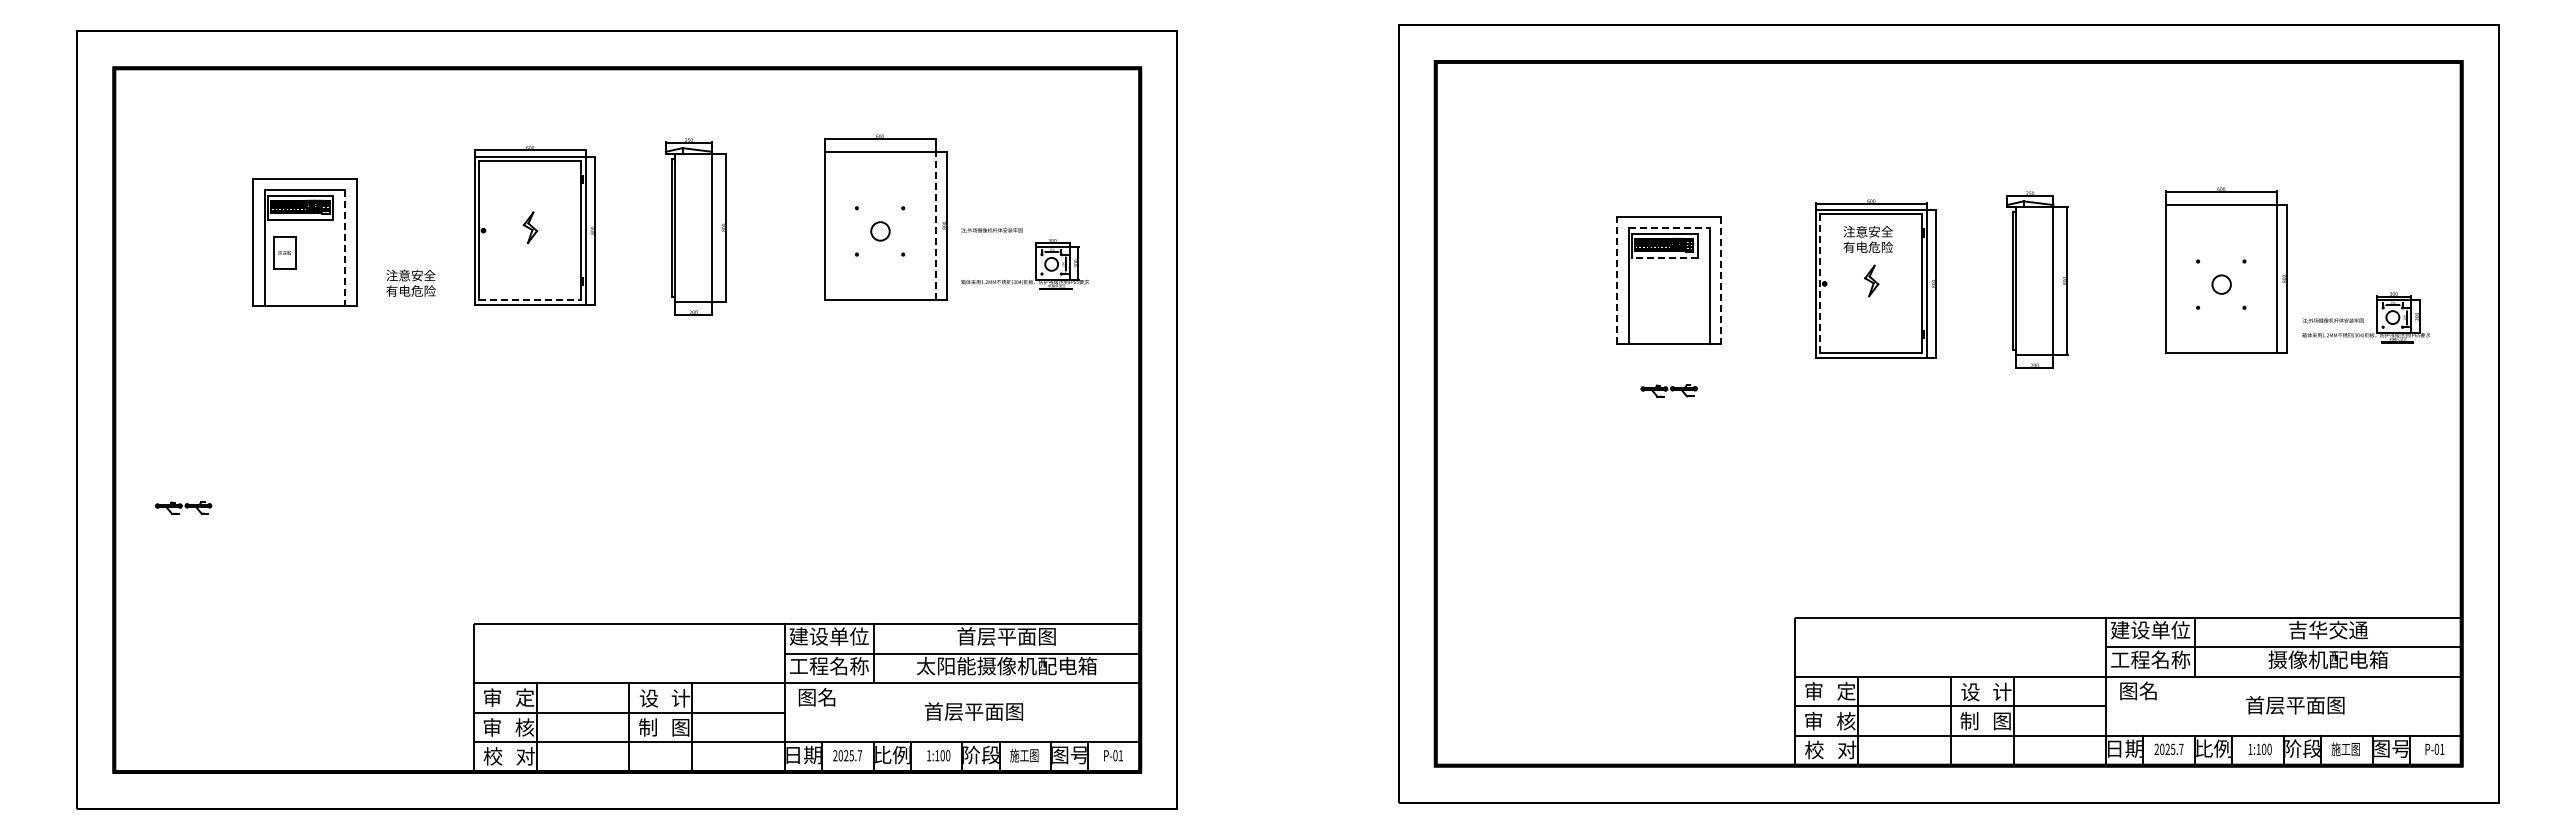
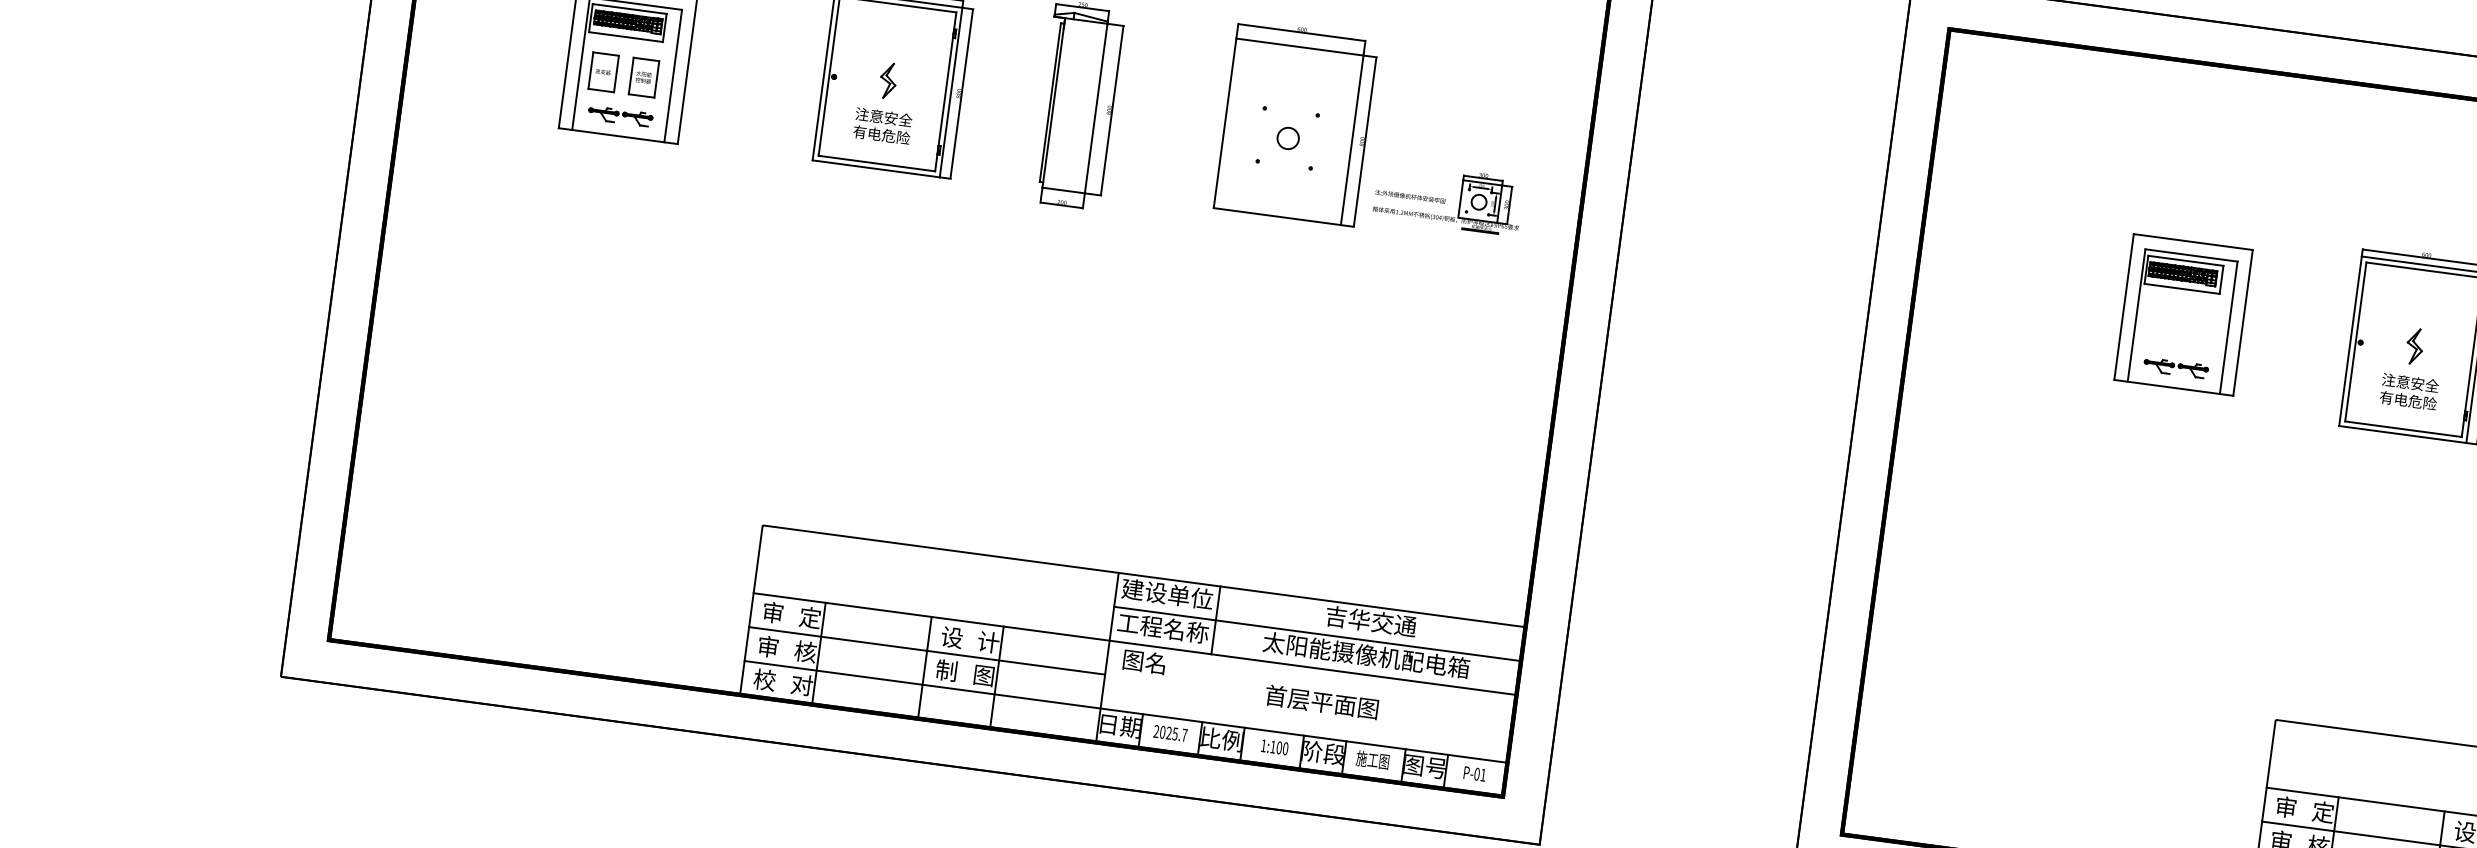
line: (935, 225) -> (1352, 140), dashed -> solid
line: (1669, 228) -> (2191, 255), dashed -> solid
text: (991, 230) -> (1409, 196), moved
text: (1867, 239) -> (2408, 391), moved
line: (345, 248) -> (673, 76), dashed -> solid
part: (320, 252) -> (644, 77), added
line: (1665, 258) -> (2182, 289), dashed -> solid
line: (1617, 280) -> (2124, 307), dashed -> solid
line: (1721, 280) -> (2243, 323), dashed -> solid
text: (410, 282) -> (882, 125), moved
line: (1820, 284) -> (2355, 342), dashed -> solid
line: (530, 300) -> (877, 164), dashed -> solid
part: (1668, 390) -> (2175, 367), moved
part: (183, 507) -> (620, 115), moved
text: (1006, 636) -> (1370, 621), 首层平面图 -> 吉华交通

